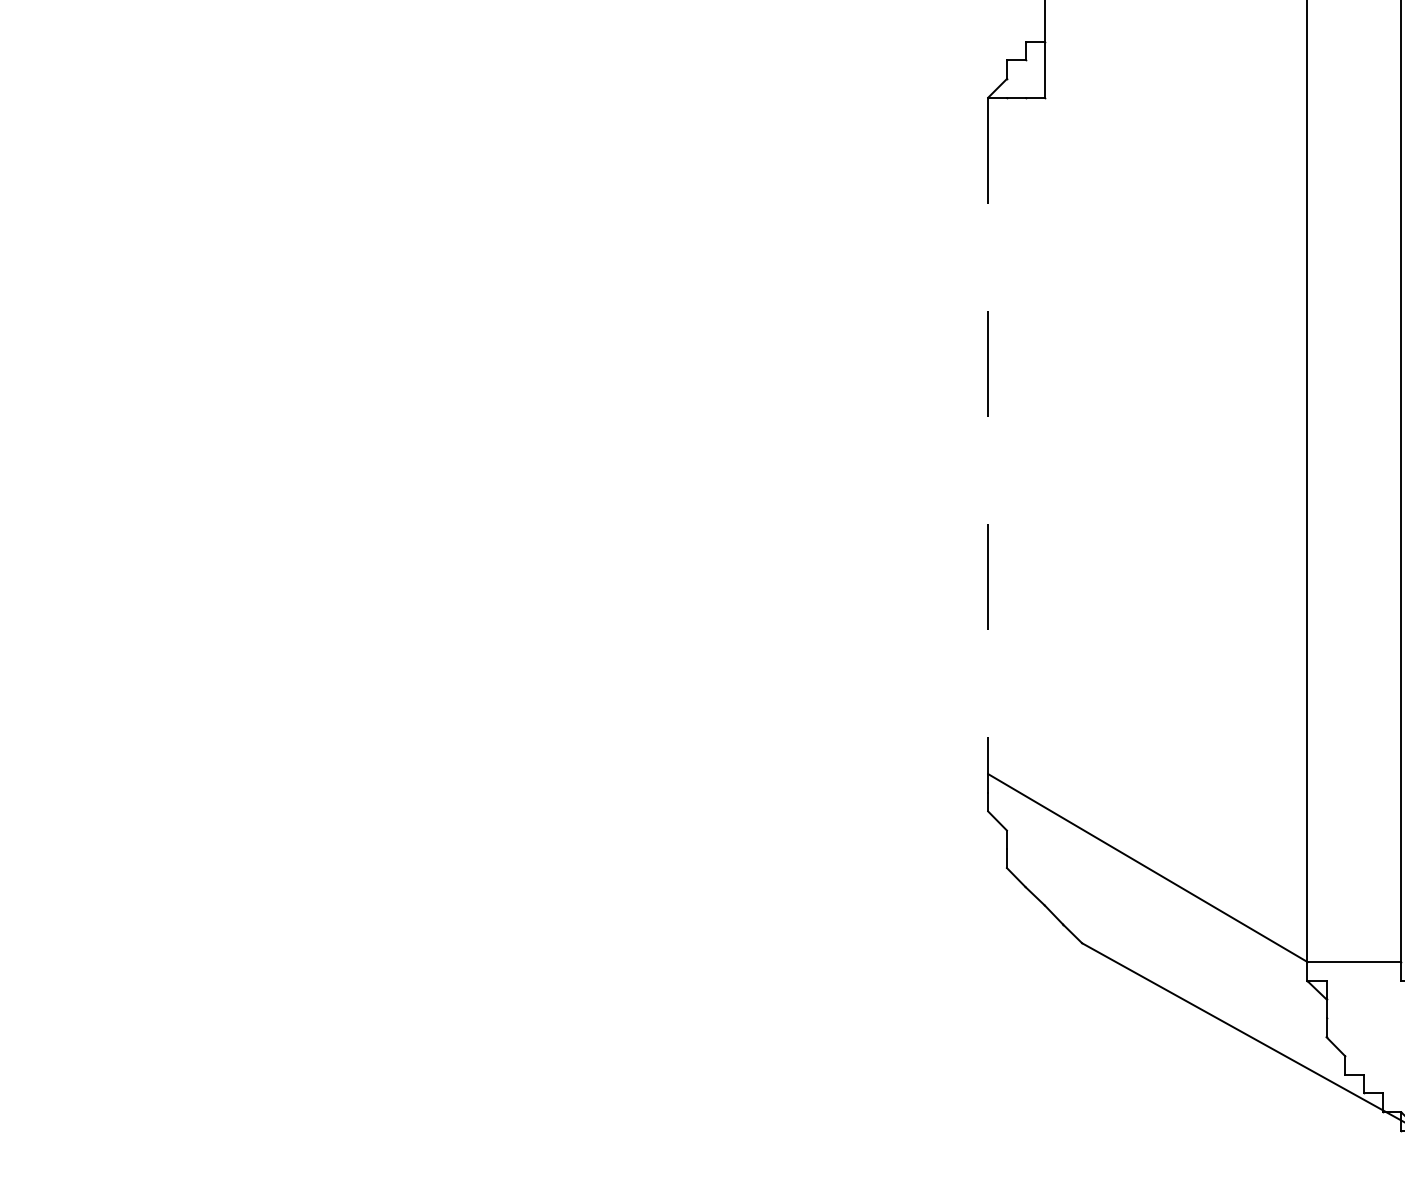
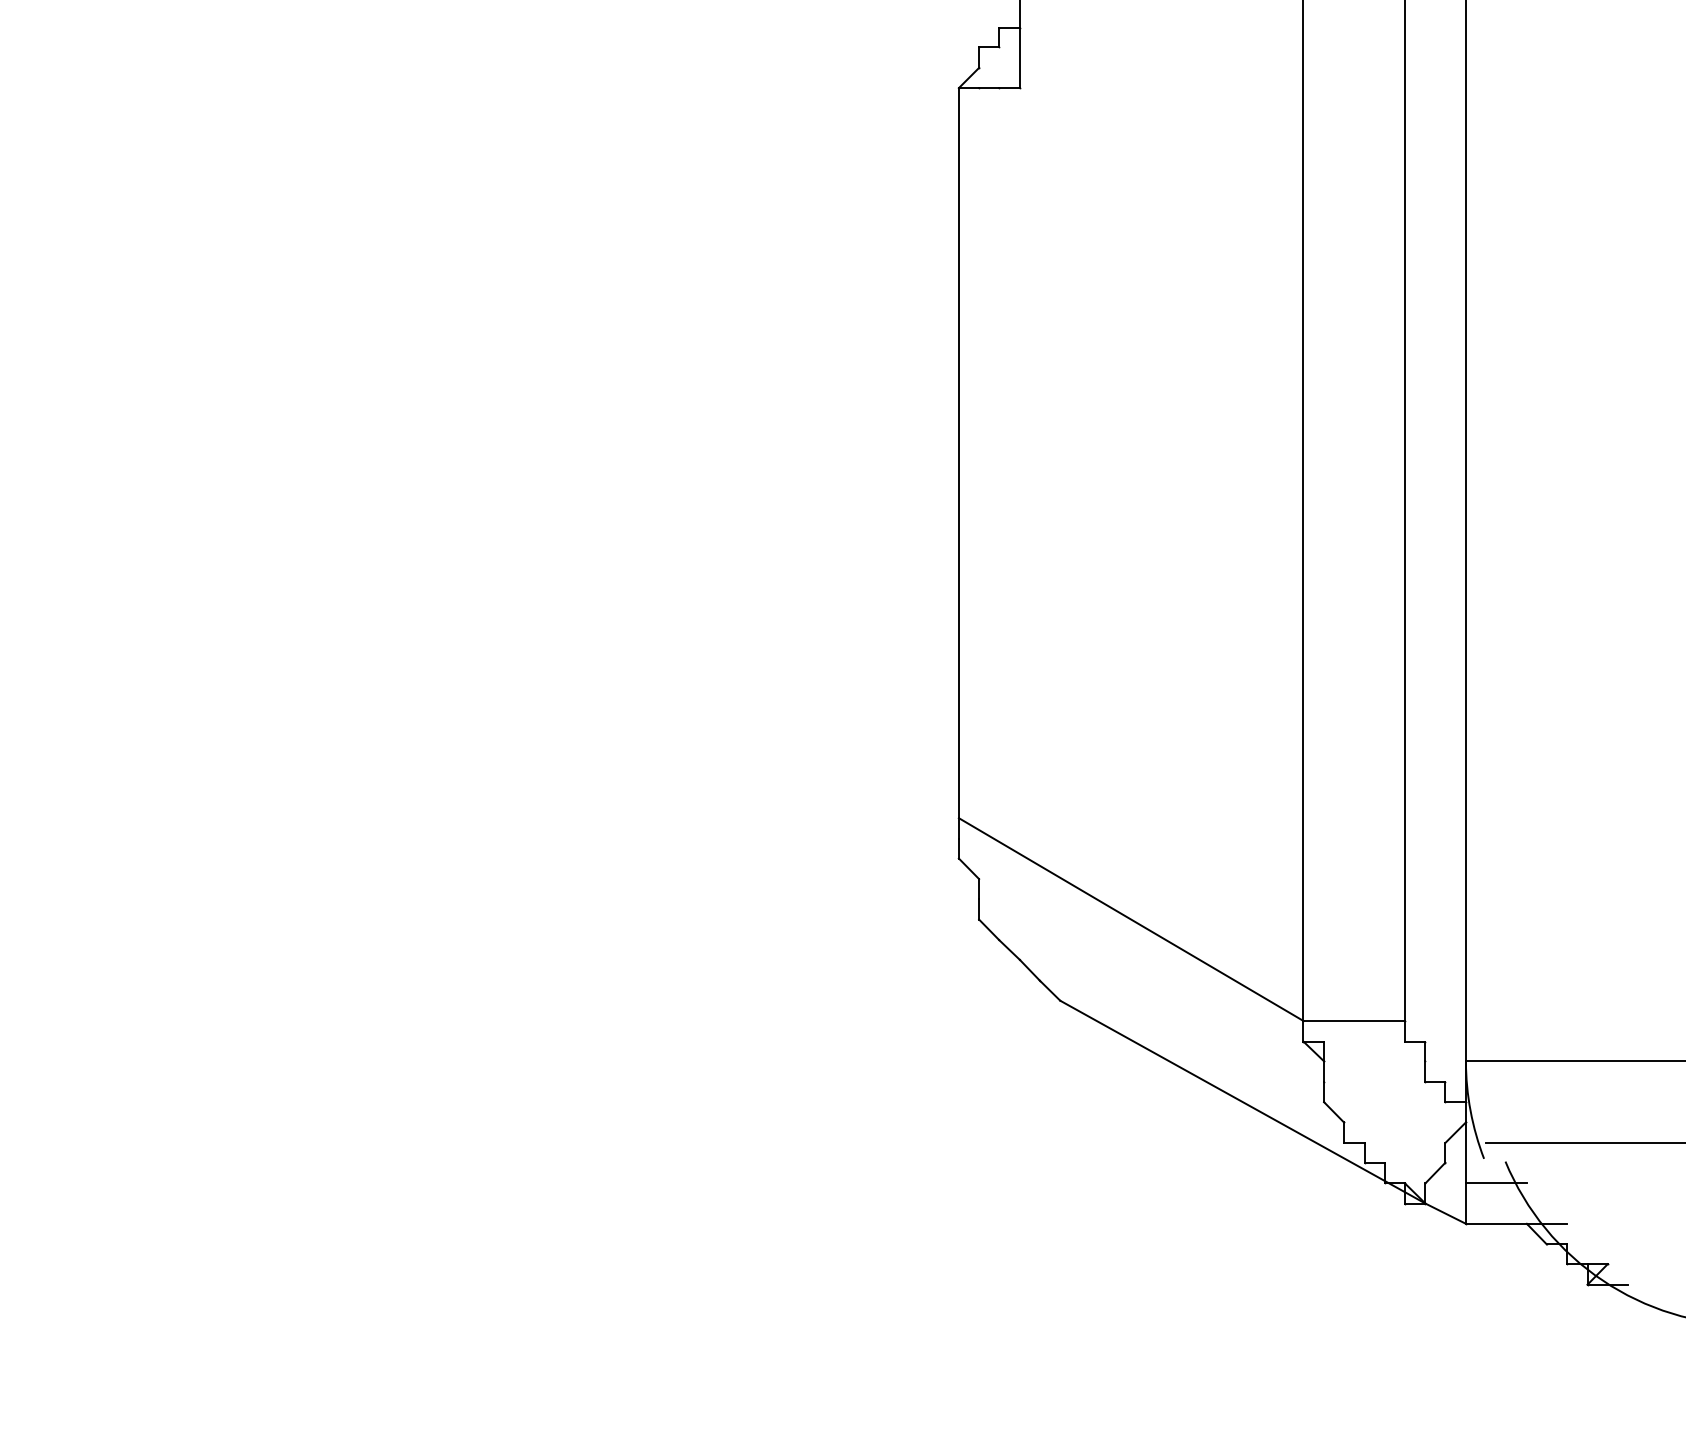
line: (987, 436) -> (958, 453), dashed -> solid

